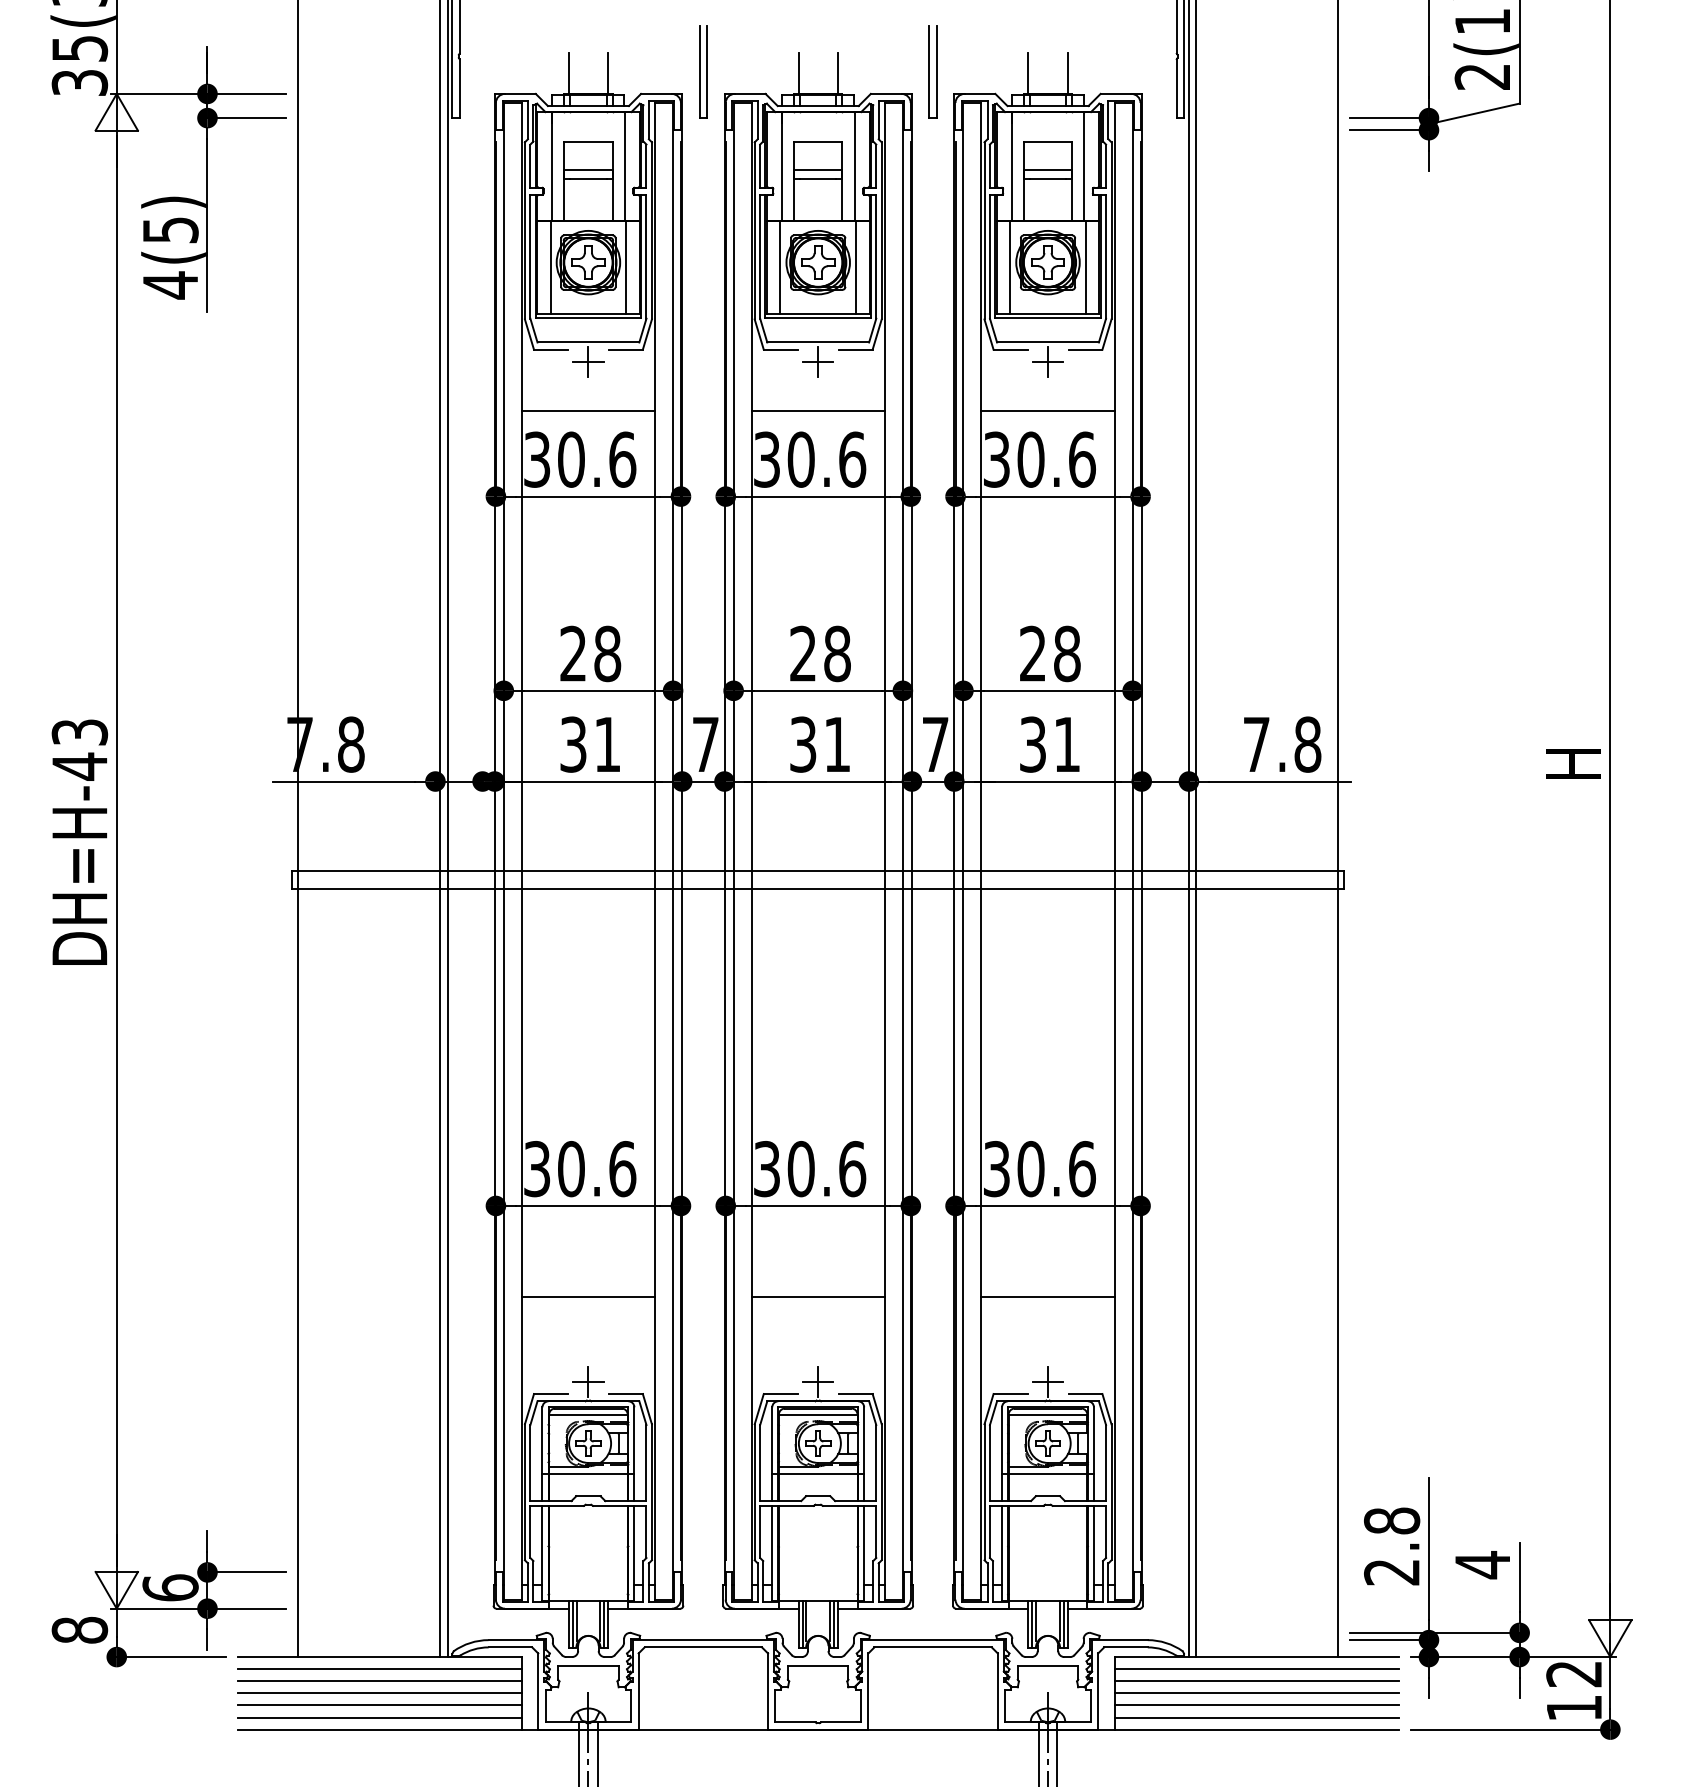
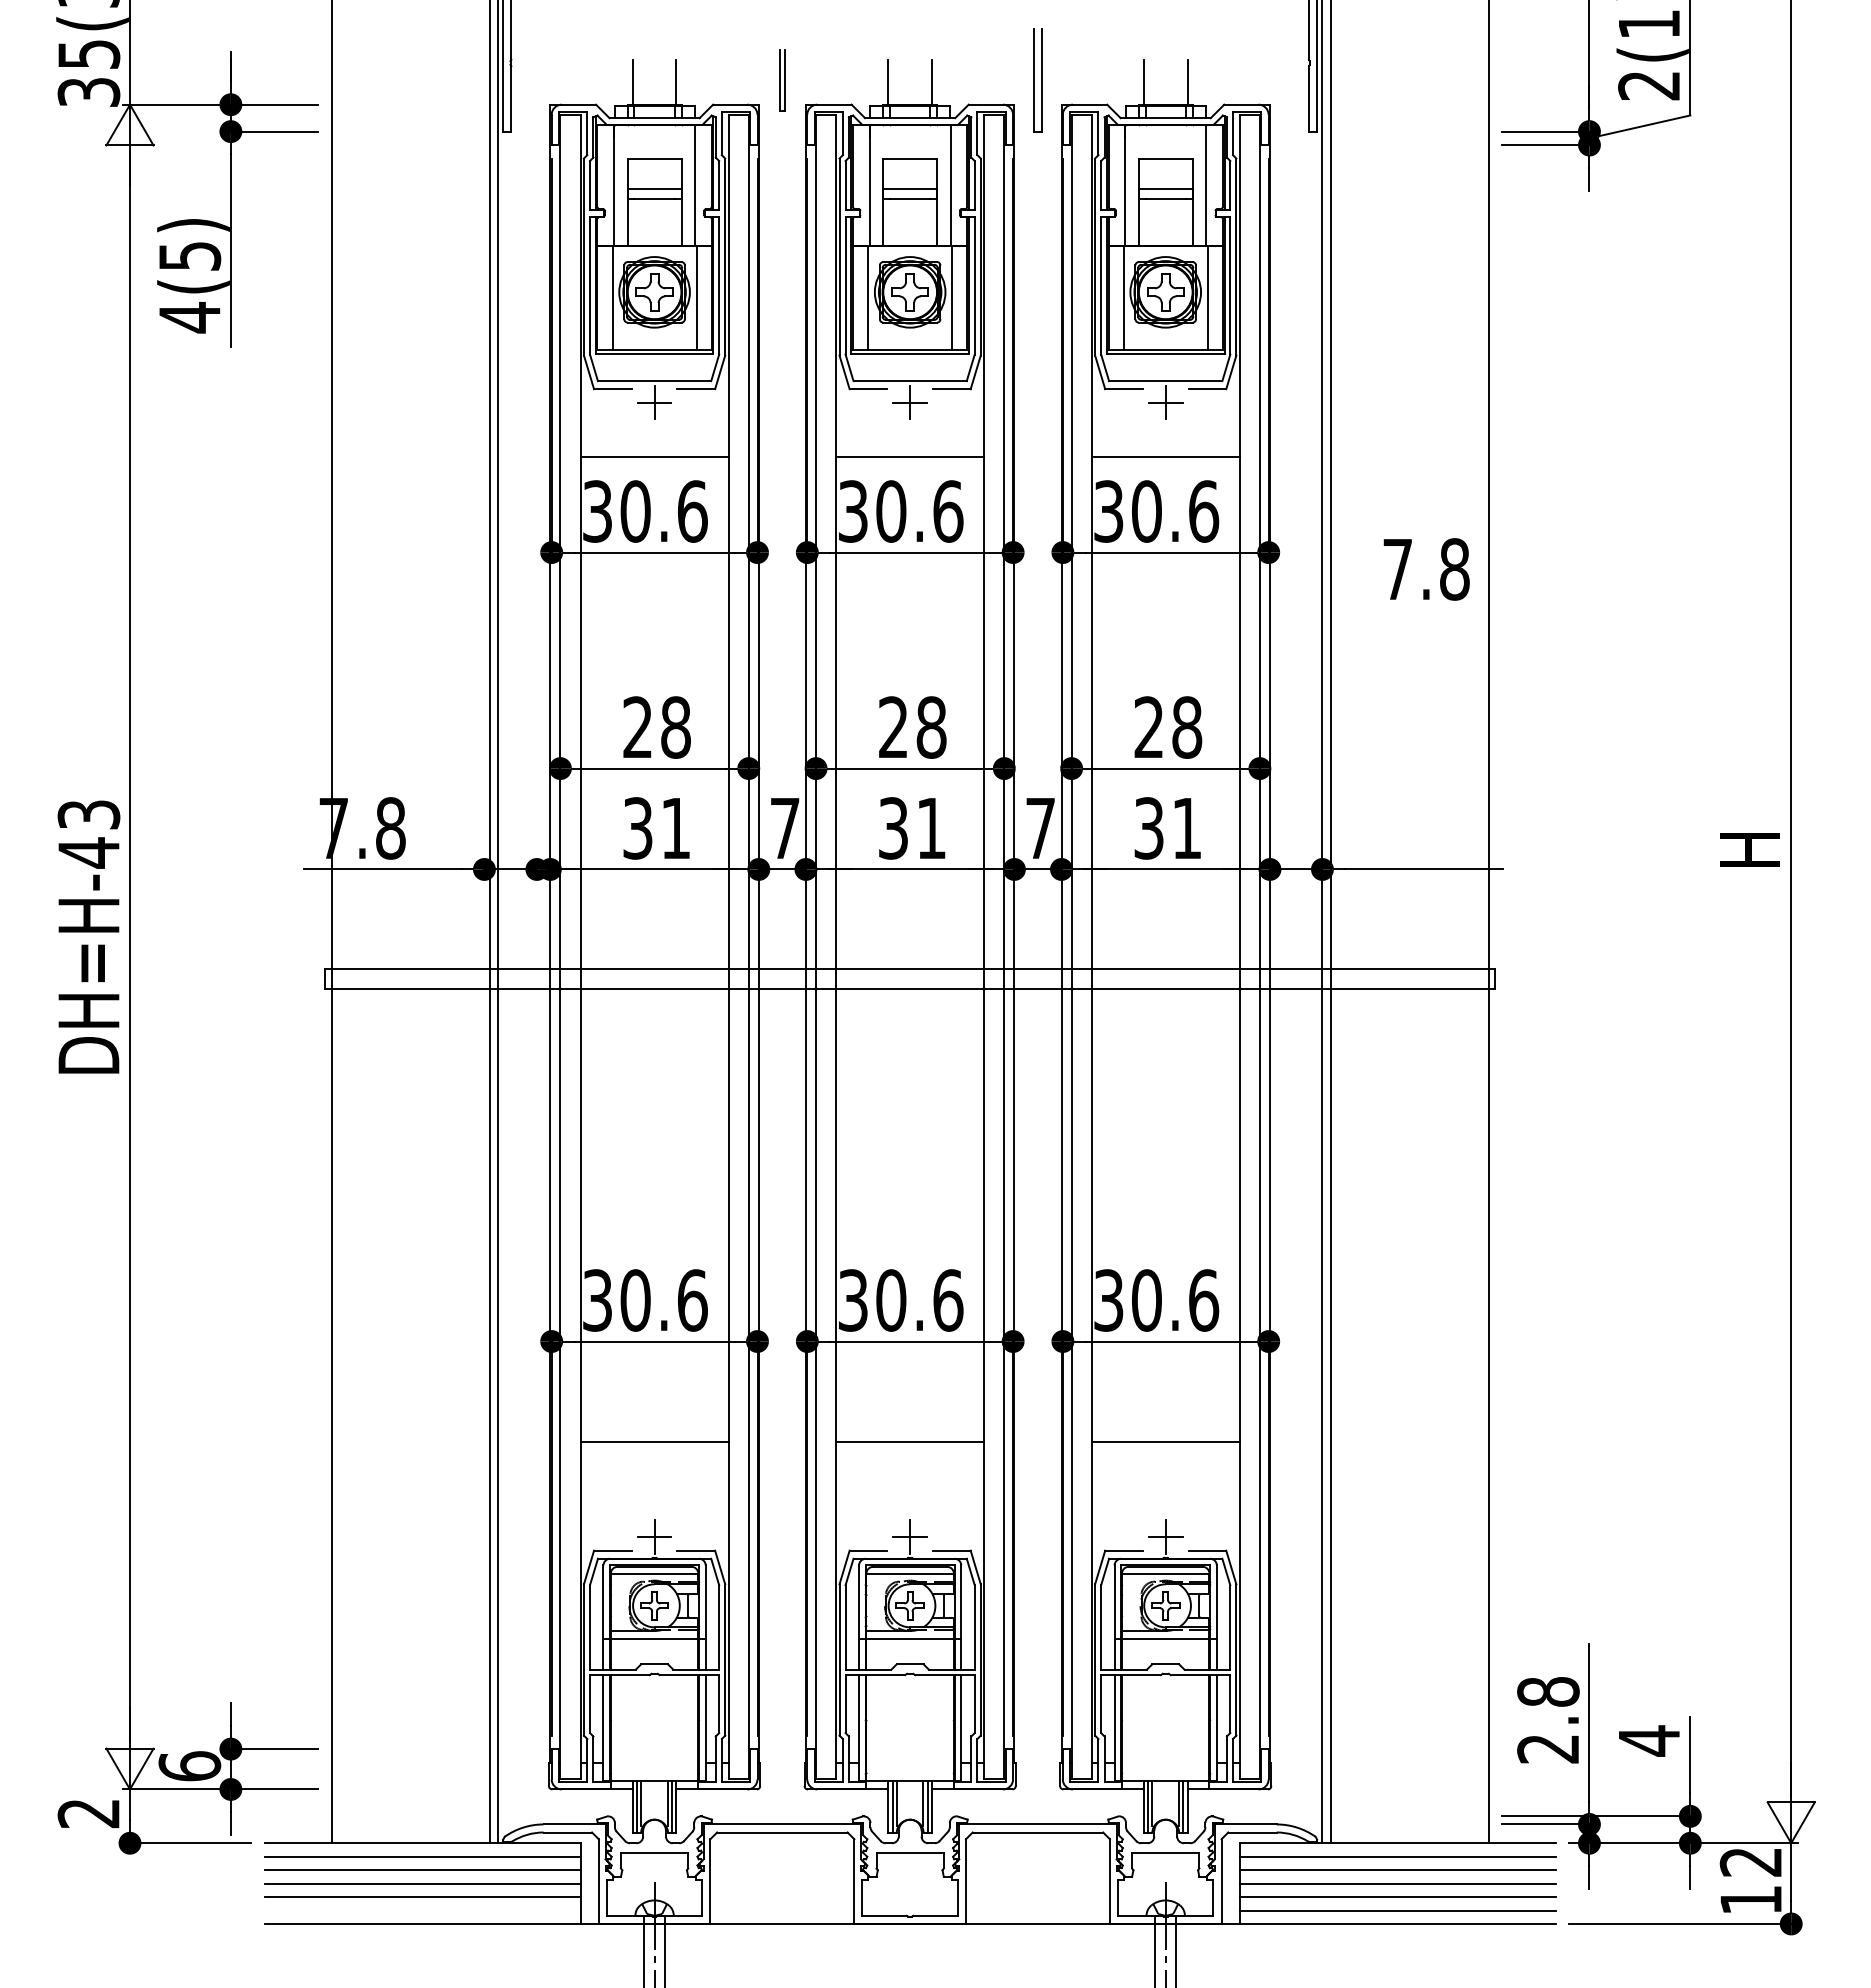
part: (702, 72) -> (781, 80), size x0.6
text: (1282, 744) -> (1426, 569), moved
text: (79, 1630) -> (88, 1813), 8 -> 2
line: (379, 1717) -> (422, 1910), removed

